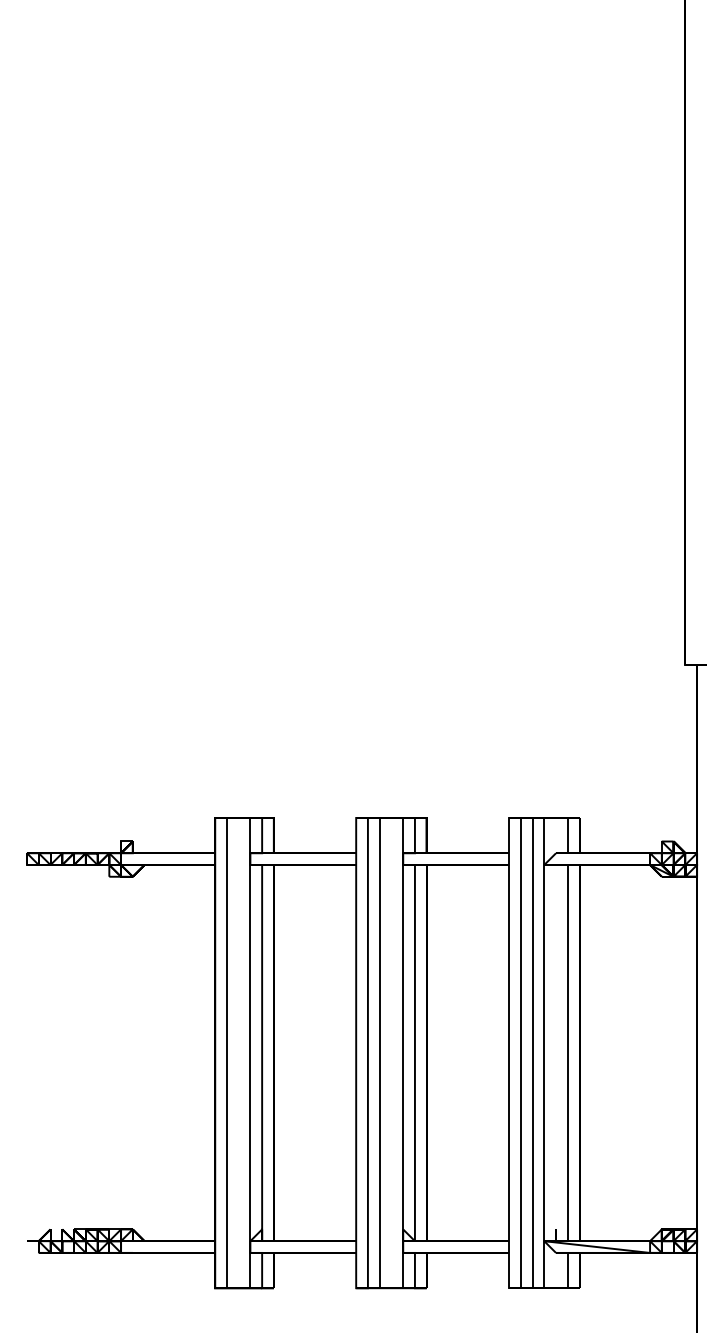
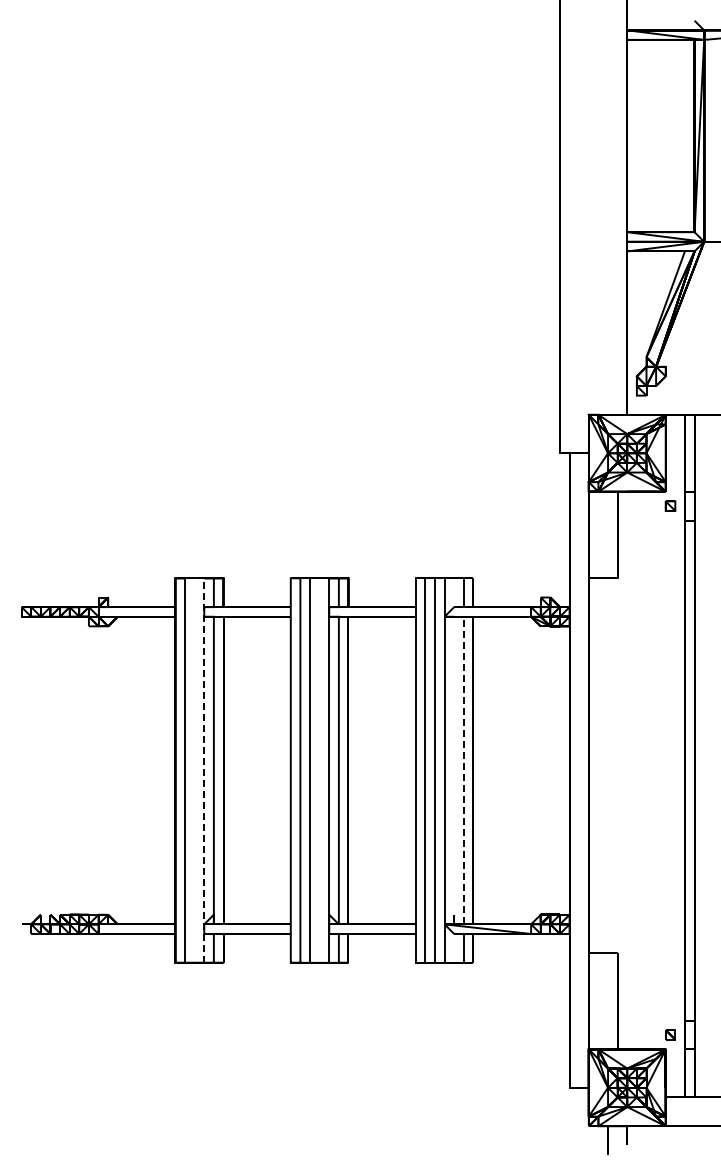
line: (250, 1040) -> (204, 760), solid -> dashed
line: (567, 1053) -> (463, 770), solid -> dashed

